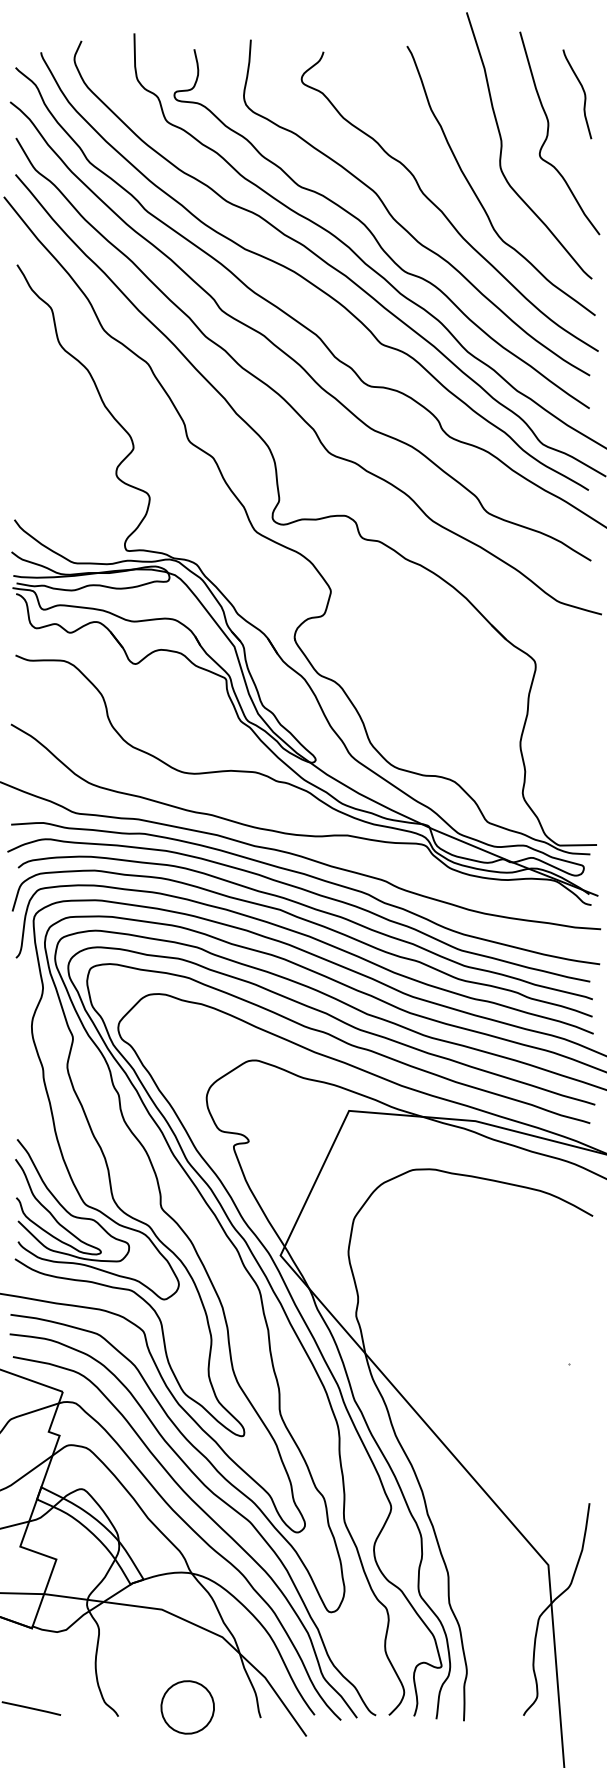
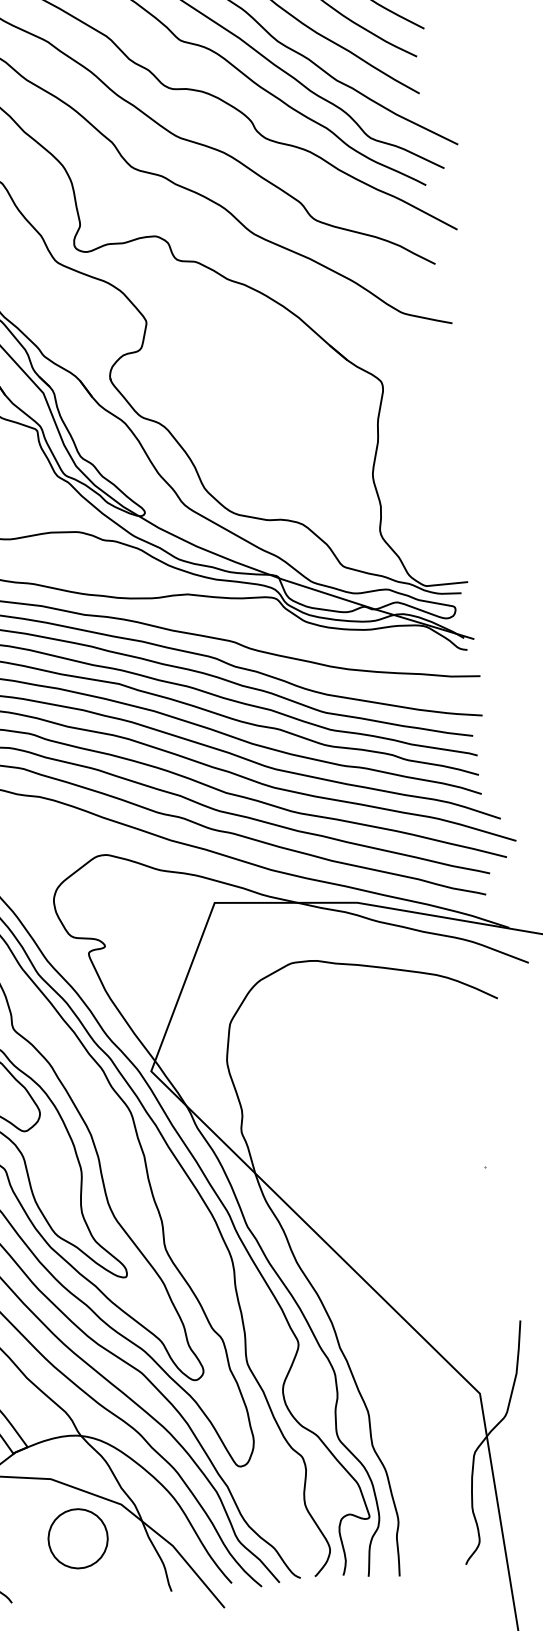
part: (187, 1707) -> (77, 1538), moved

